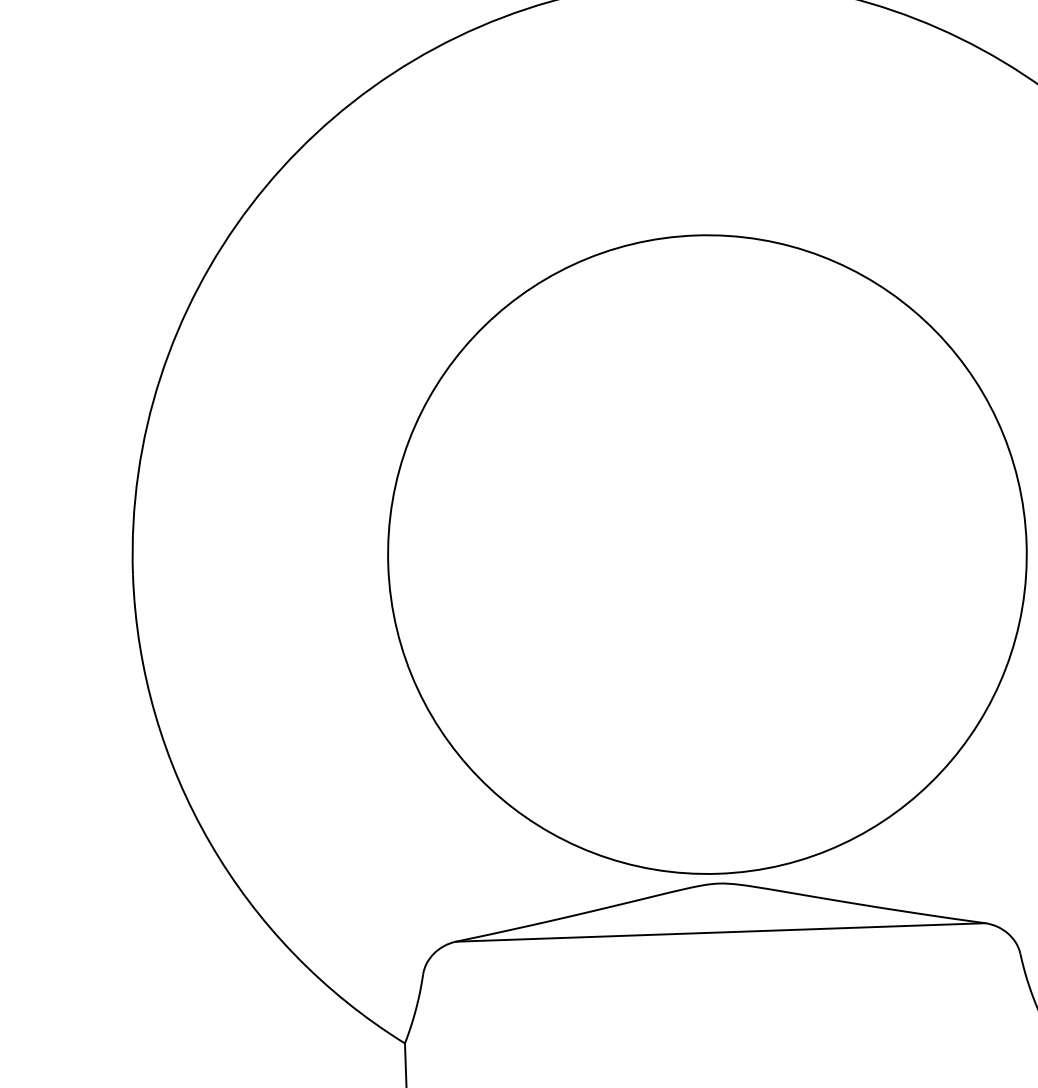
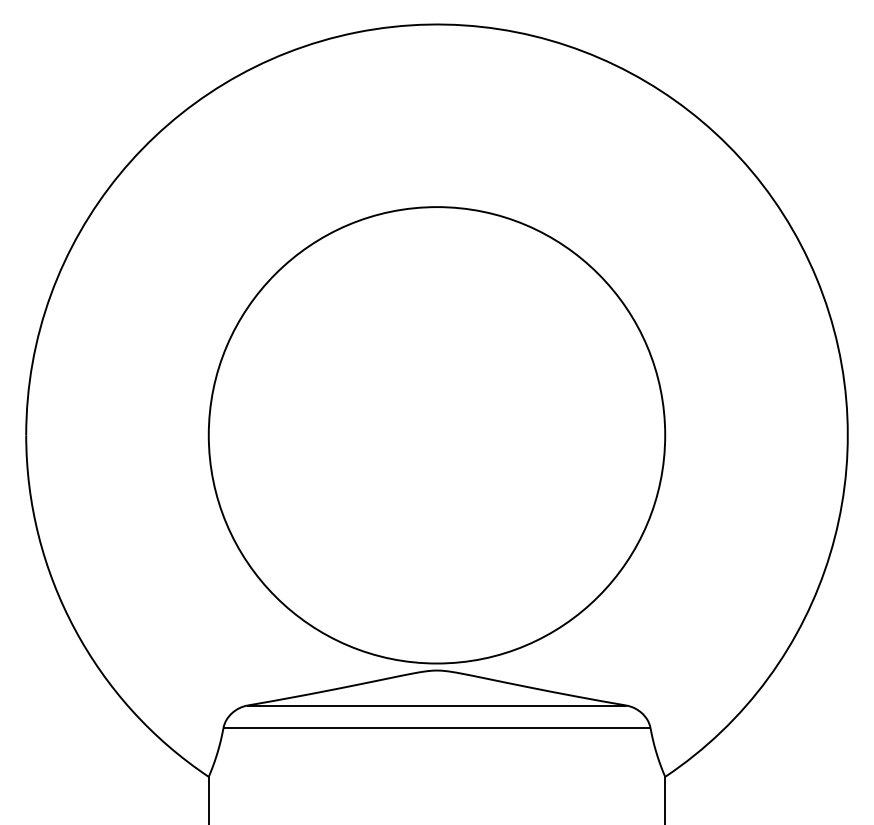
line: (721, 963) -> (436, 727), added

